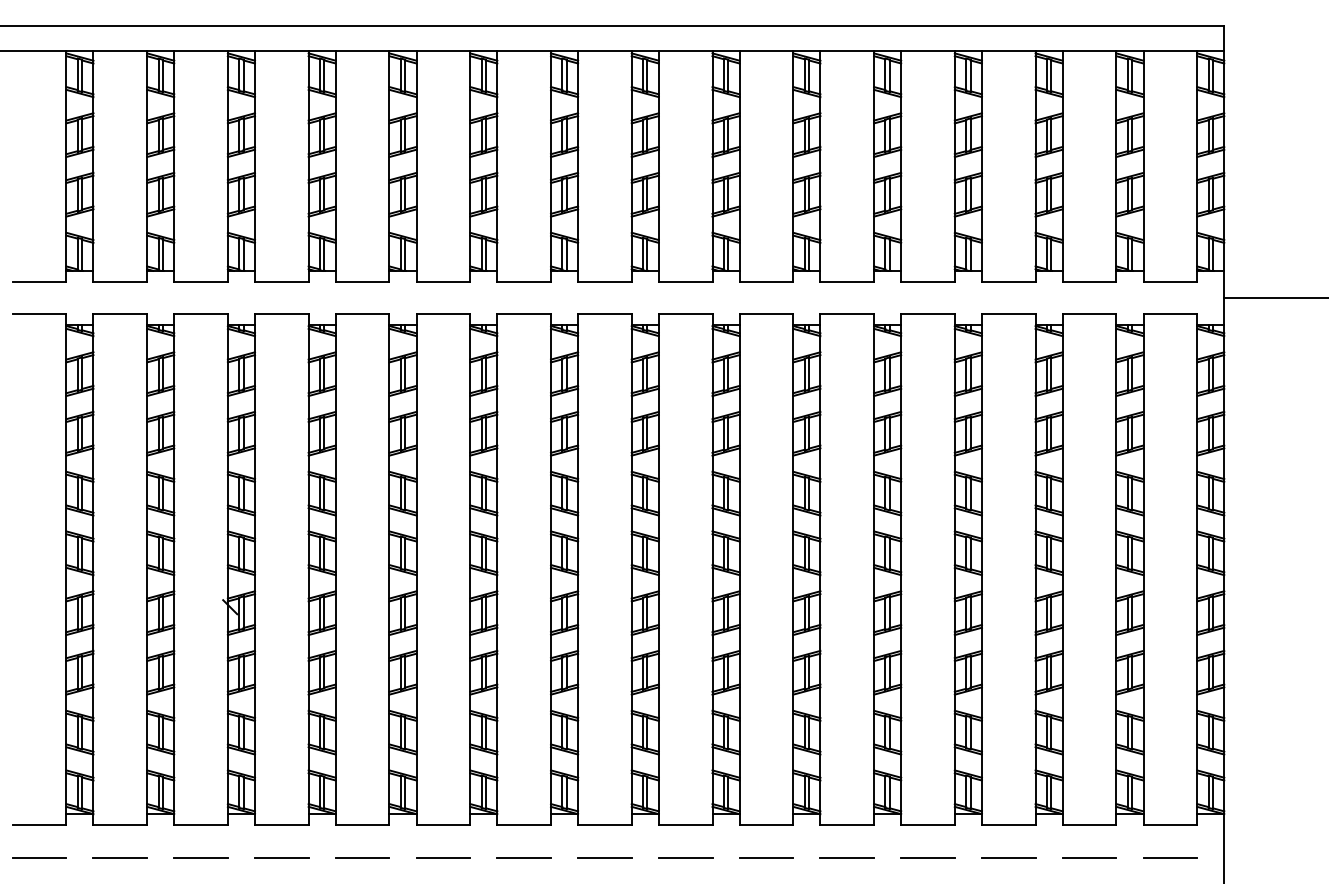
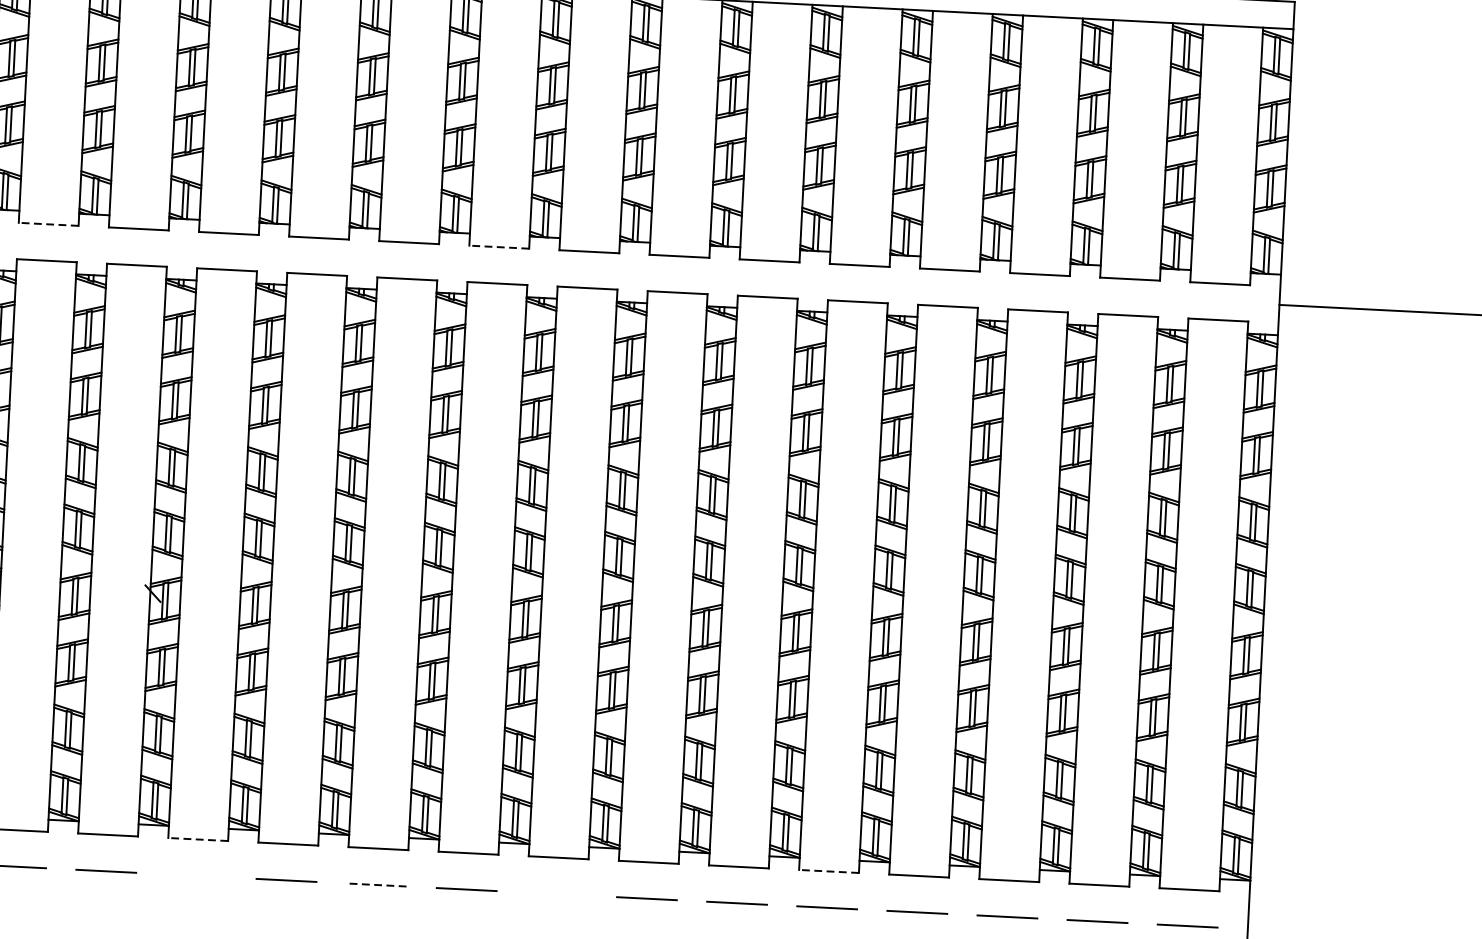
line: (120, 281) -> (48, 224), solid -> dashed
line: (524, 281) -> (499, 246), solid -> dashed
line: (281, 824) -> (197, 838), solid -> dashed
line: (847, 824) -> (829, 870), solid -> dashed
line: (281, 857) -> (196, 875), removed
line: (443, 857) -> (376, 884), solid -> dashed
line: (604, 857) -> (556, 894), removed

